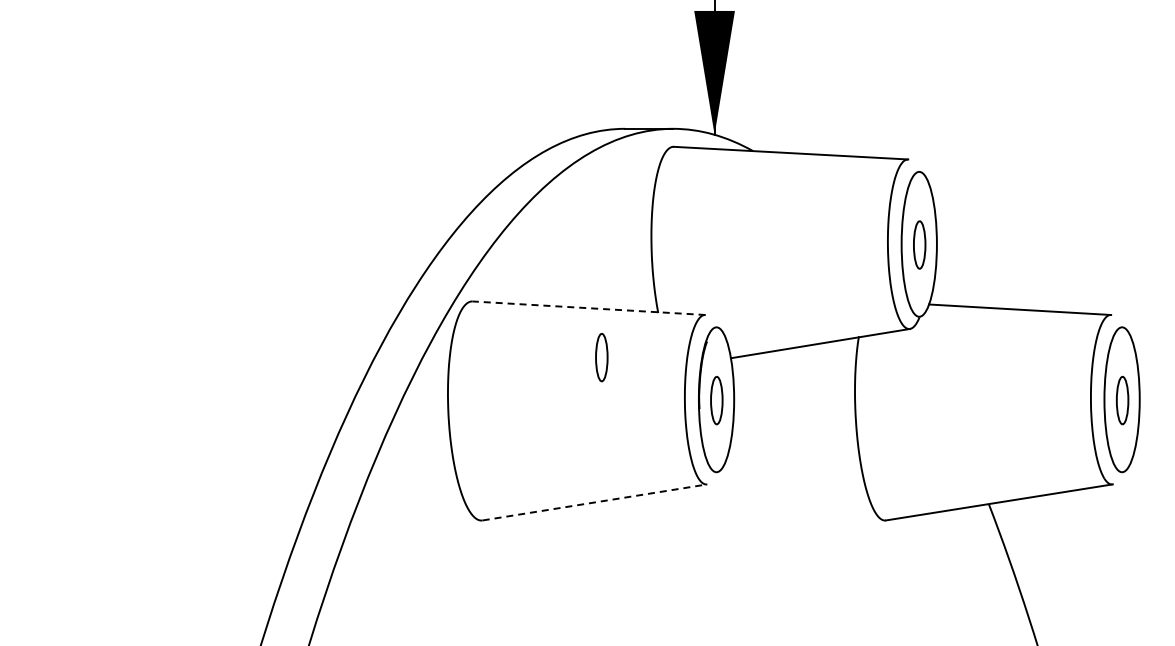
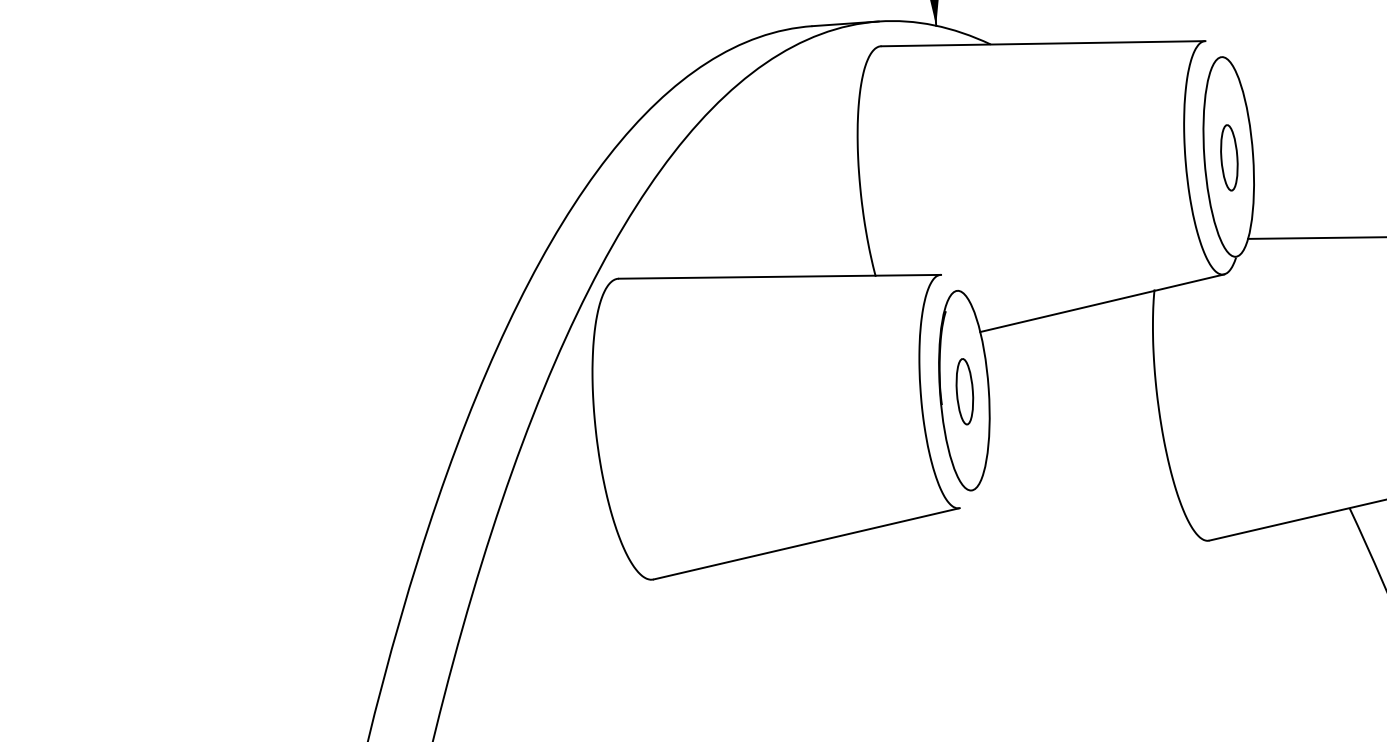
line: (589, 308) -> (780, 277), dashed -> solid
part: (601, 357) -> (801, 343), removed
line: (594, 502) -> (806, 543), dashed -> solid

